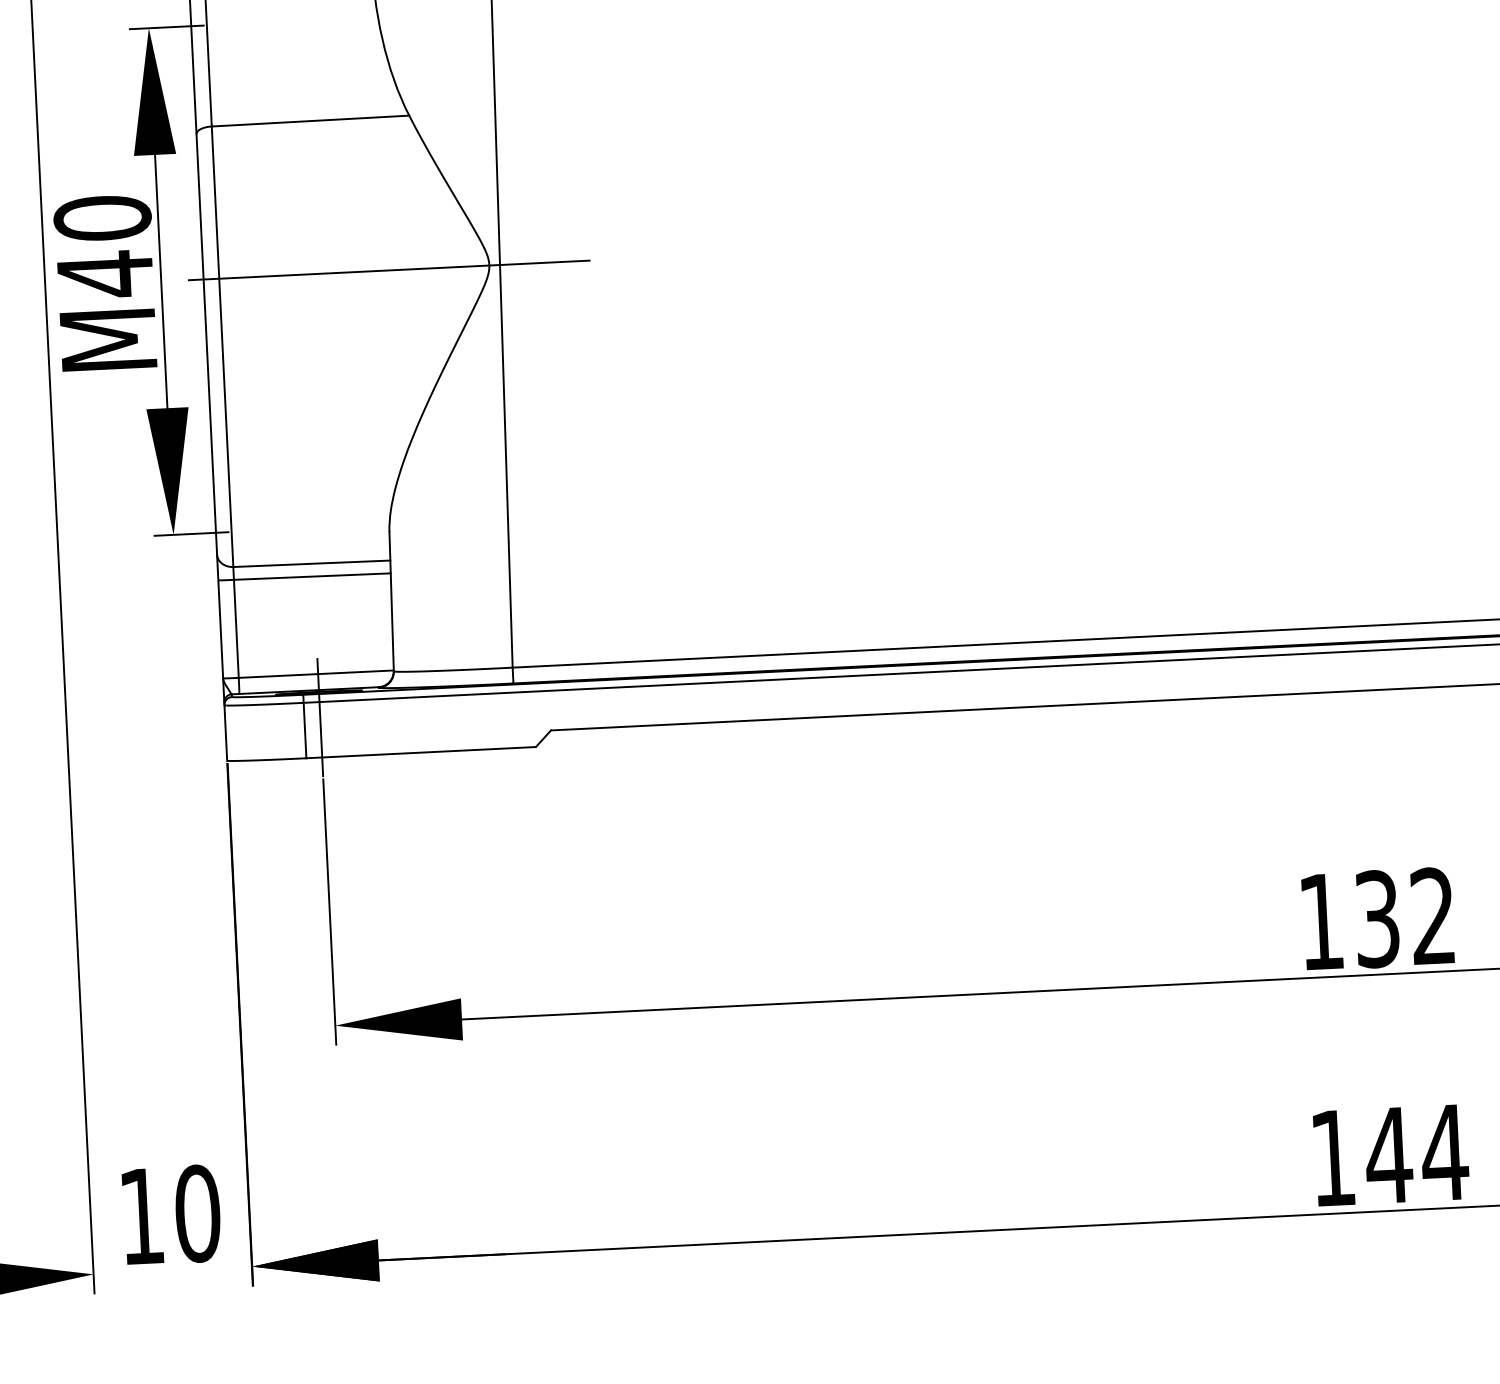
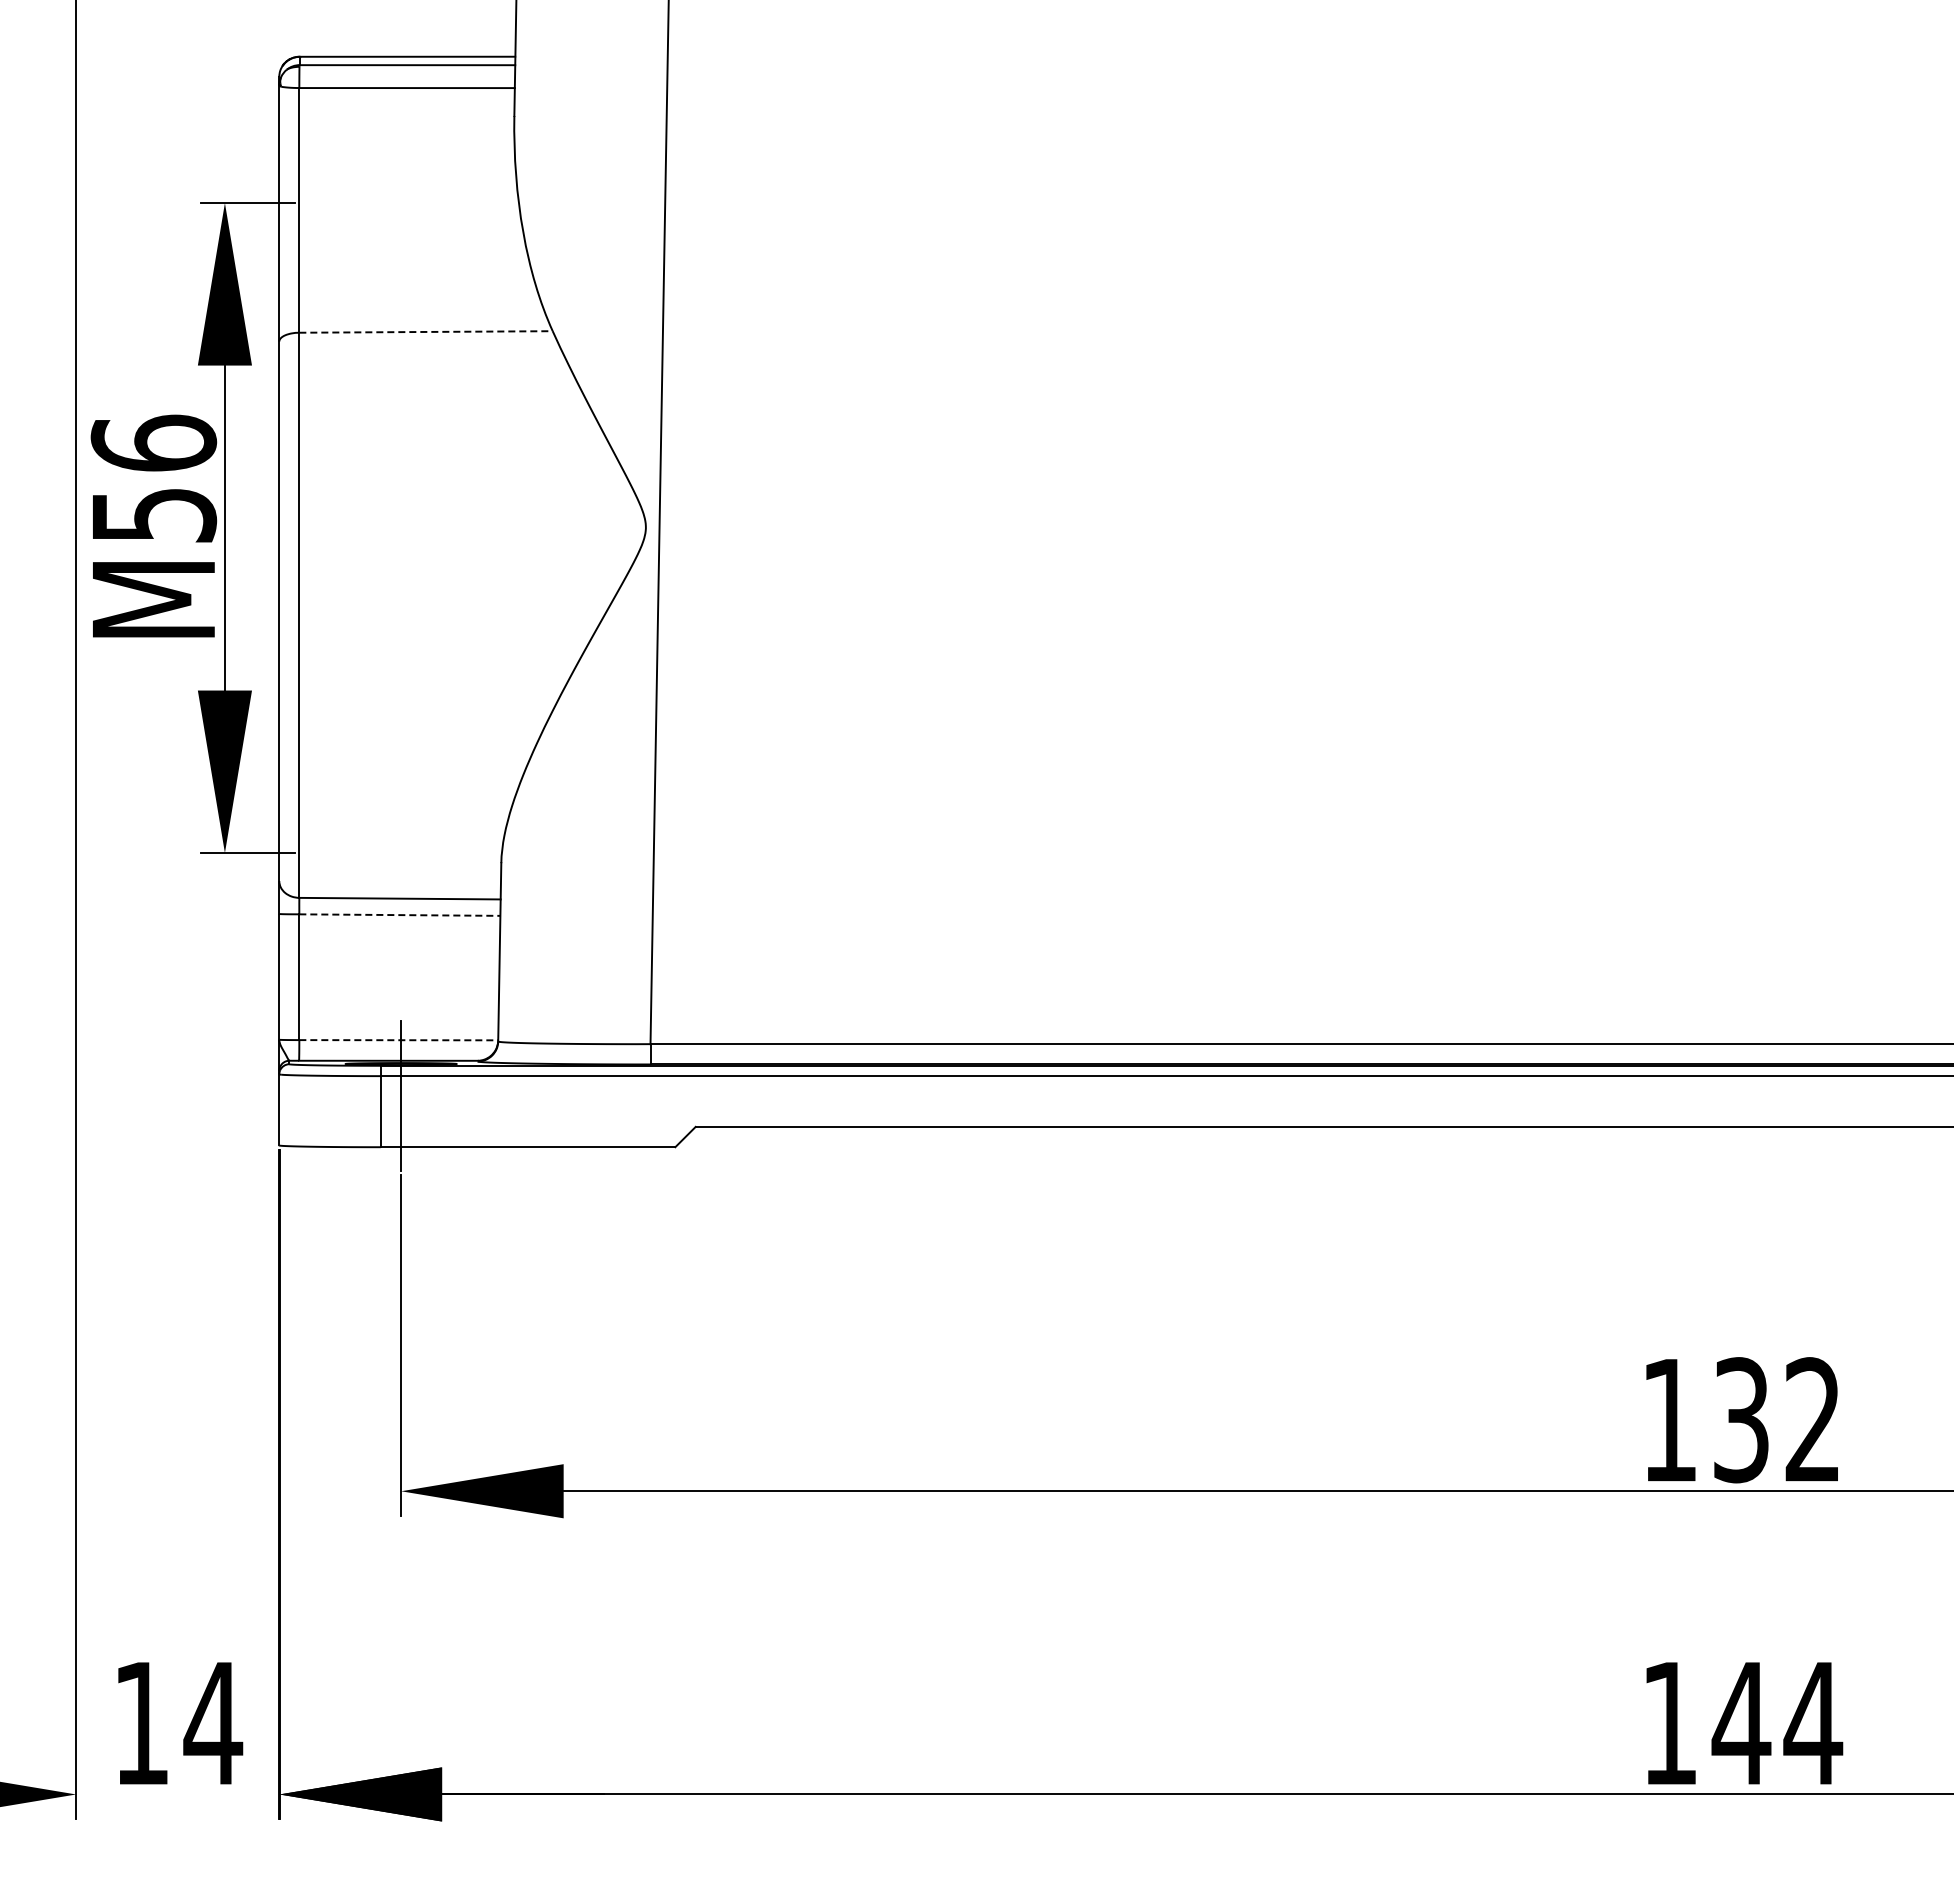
line: (310, 120) -> (426, 331), solid -> dashed
text: (103, 246) -> (153, 479), M40 -> M56
line: (389, 270) -> (517, 528), removed
line: (312, 576) -> (399, 915), solid -> dashed
line: (316, 674) -> (399, 1040), solid -> dashed
text: (197, 1213) -> (213, 1723), 10 -> 14

